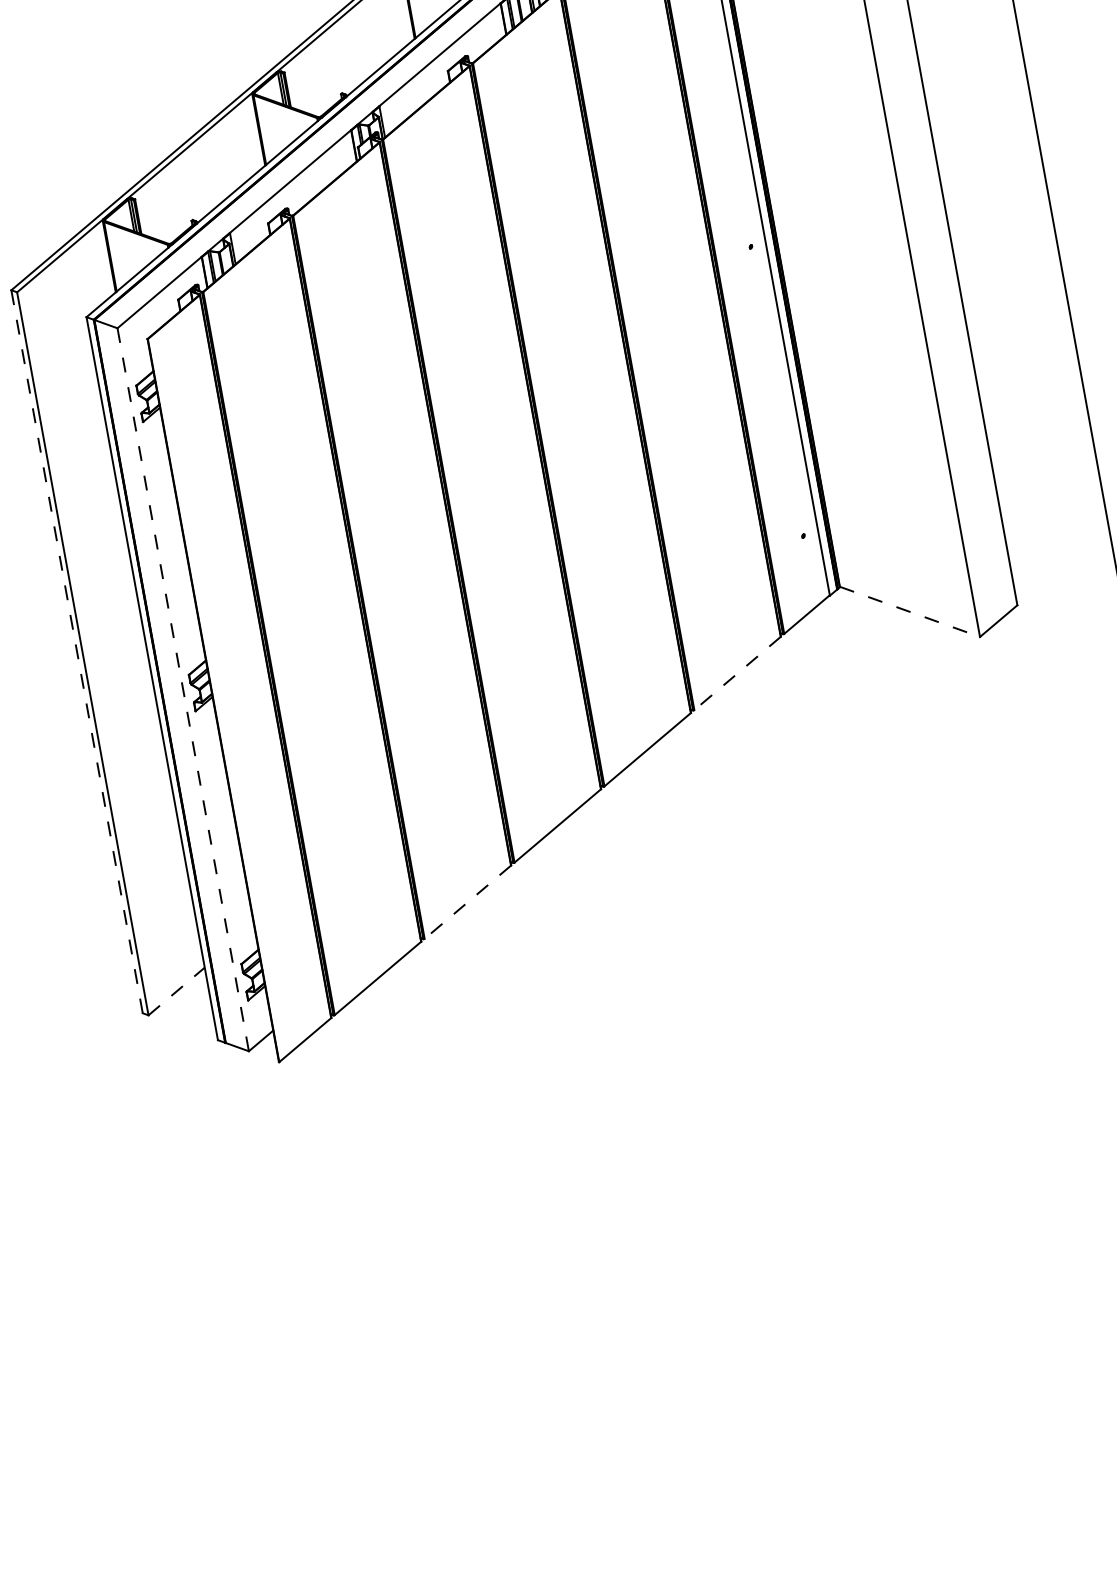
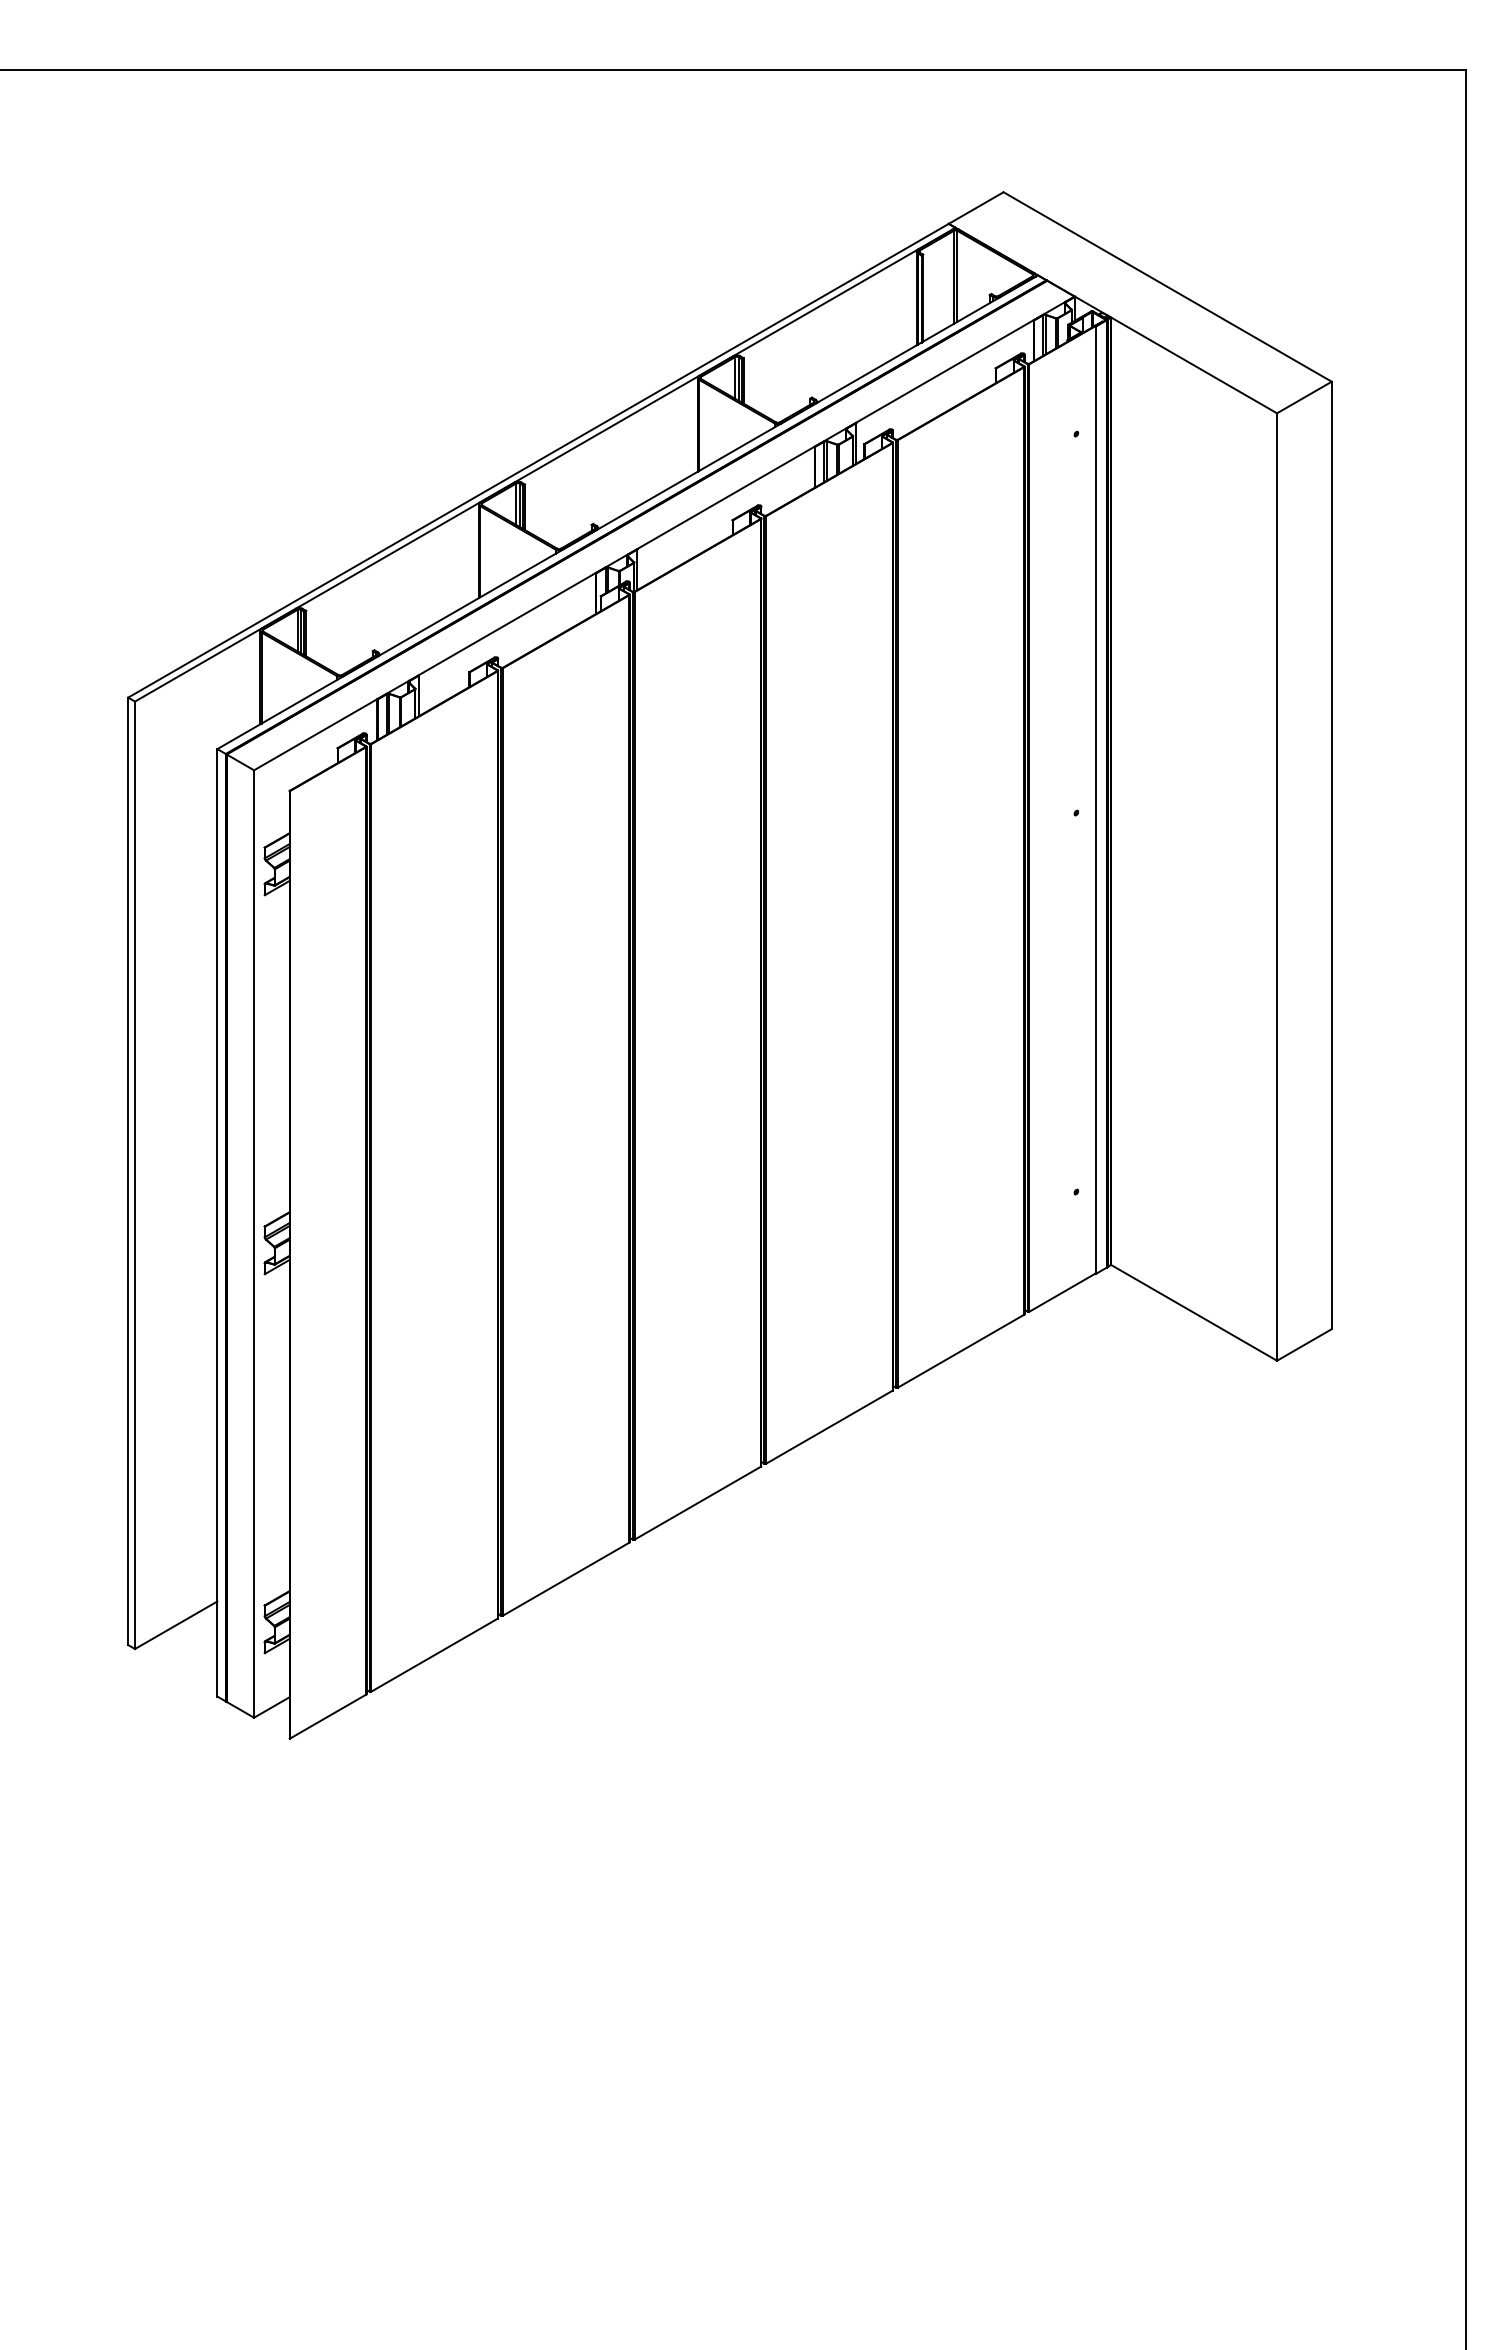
line: (909, 611) -> (1193, 1312), dashed -> solid
line: (77, 651) -> (128, 1171), dashed -> solid
line: (737, 673) -> (960, 1351), dashed -> solid
line: (183, 690) -> (254, 1244), dashed -> solid
line: (467, 902) -> (565, 1579), dashed -> solid
line: (176, 991) -> (176, 1625), dashed -> solid

